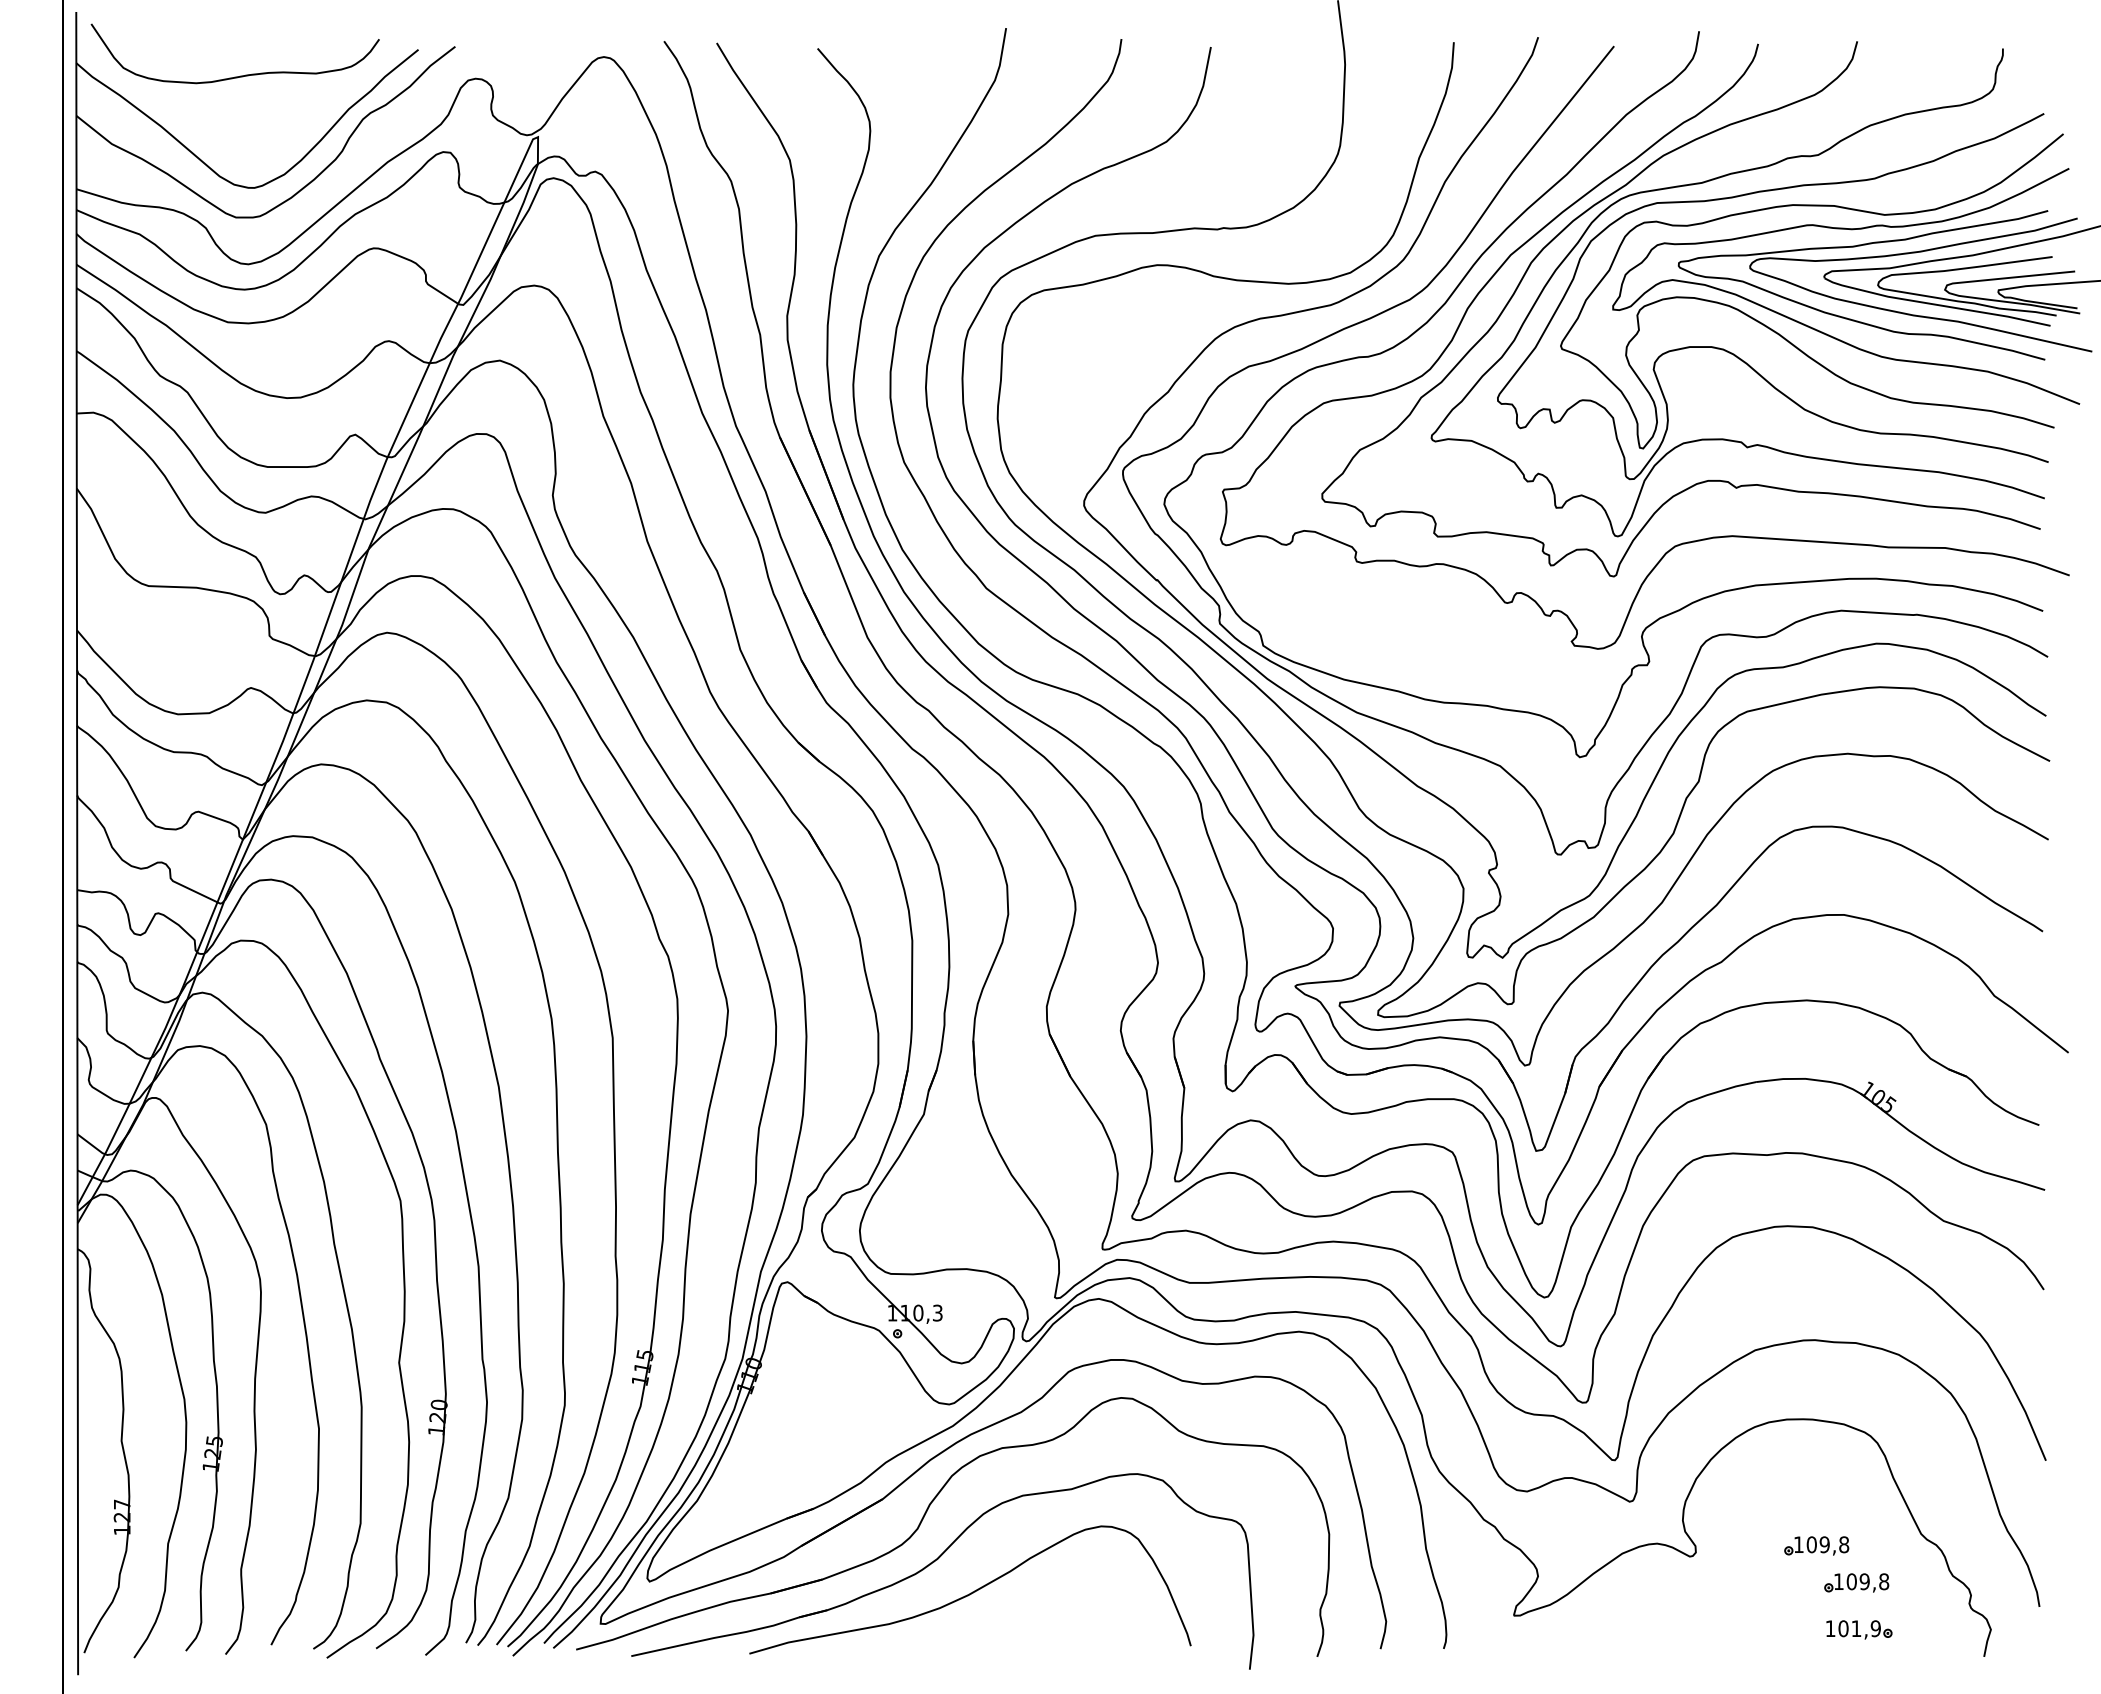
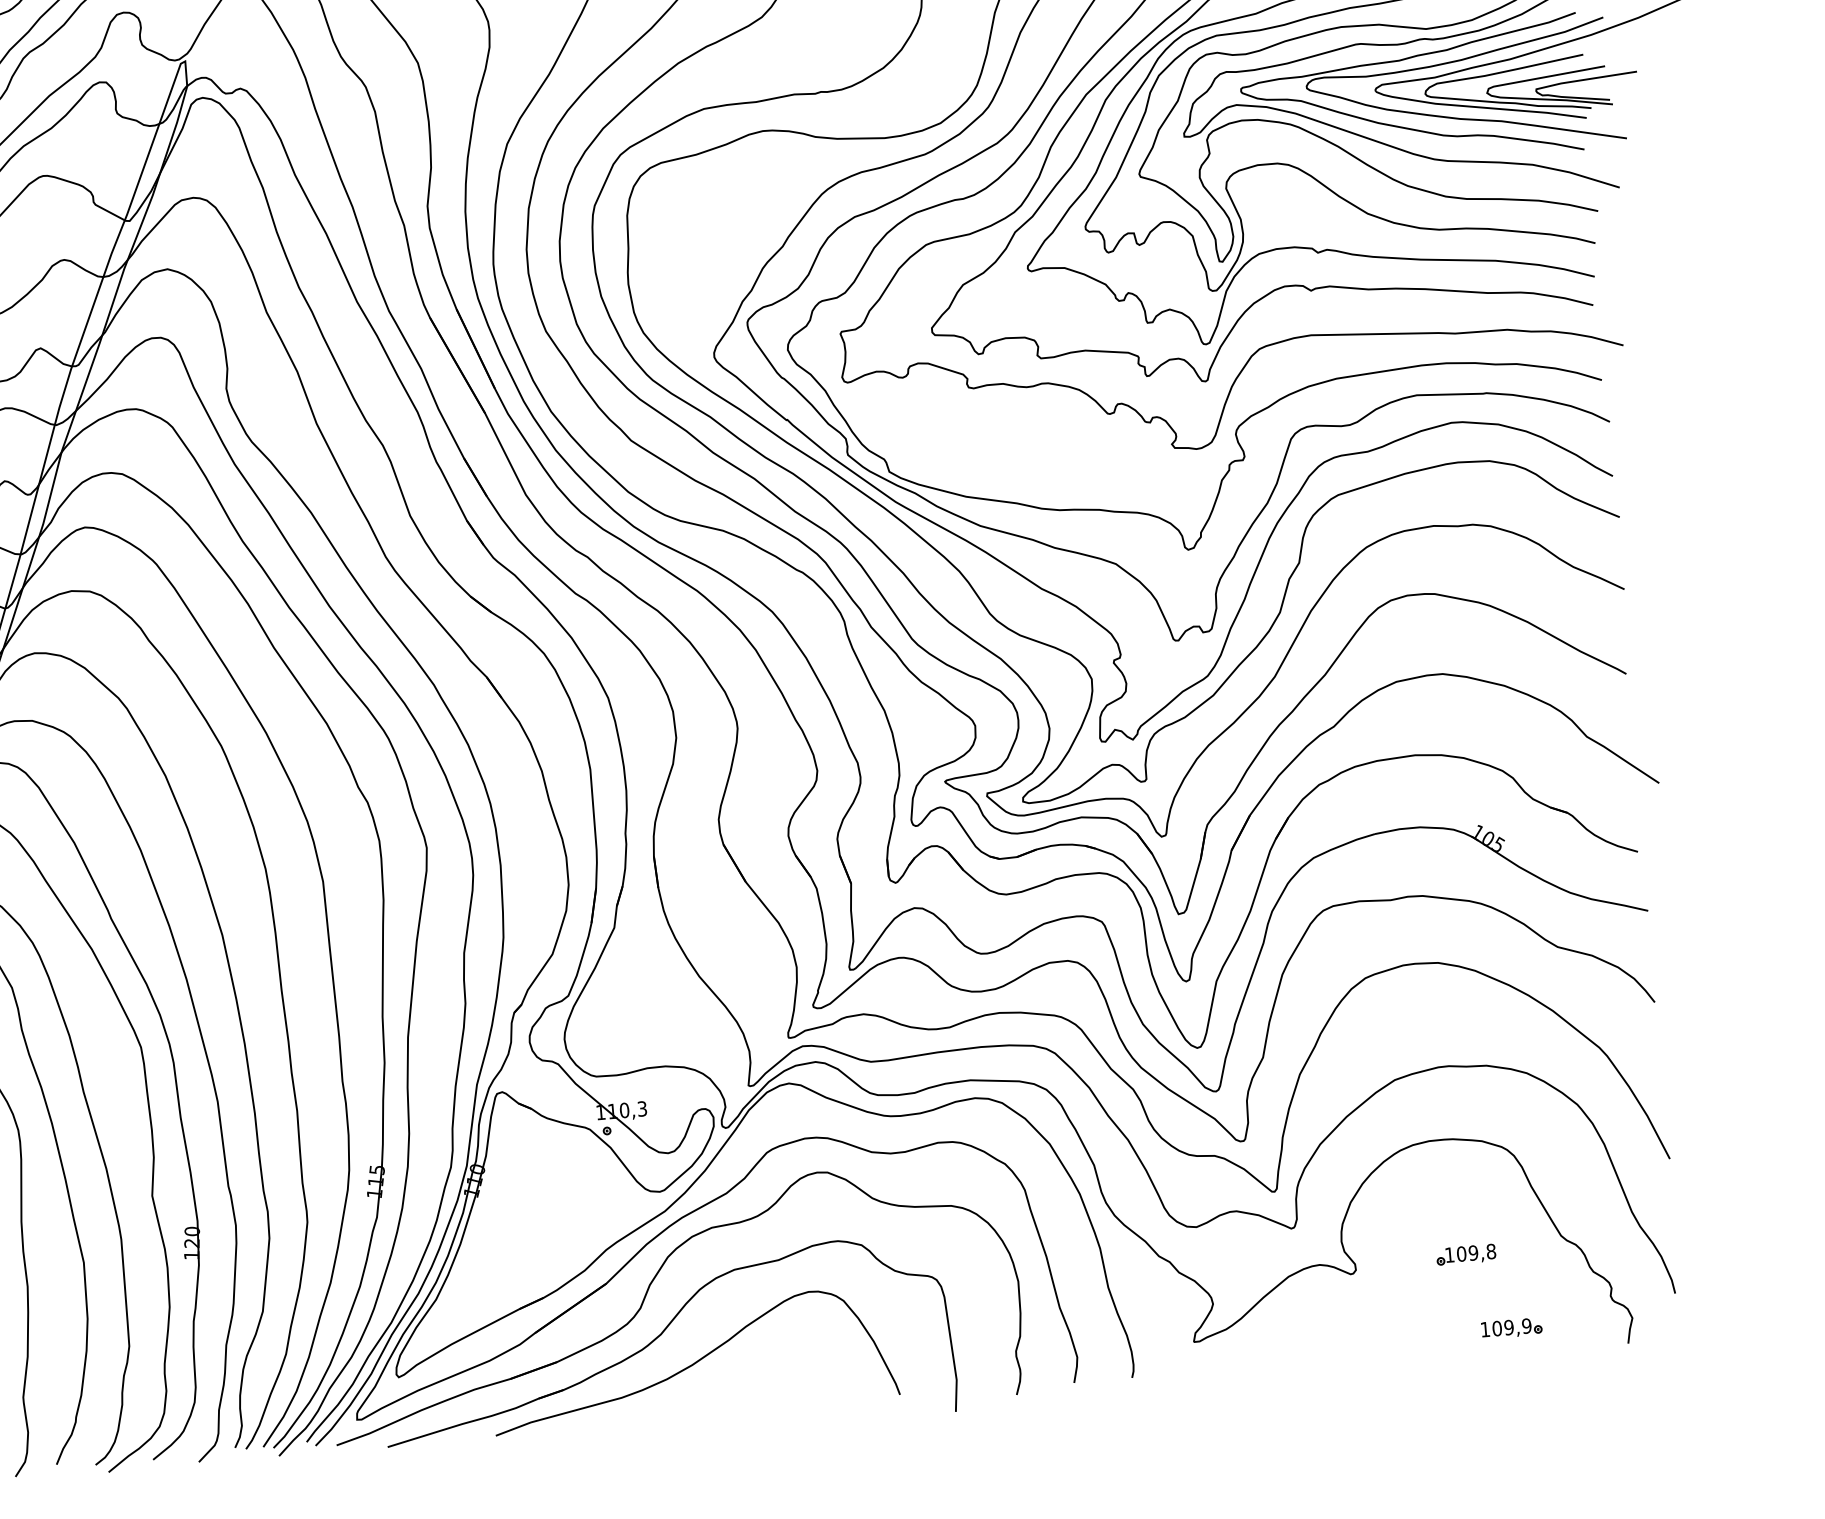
part: (1856, 1582) -> (1505, 1285), removed
text: (1856, 1628) -> (1509, 1327), 101,9 -> 109,9

